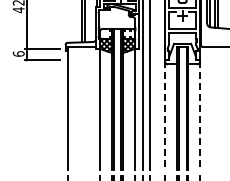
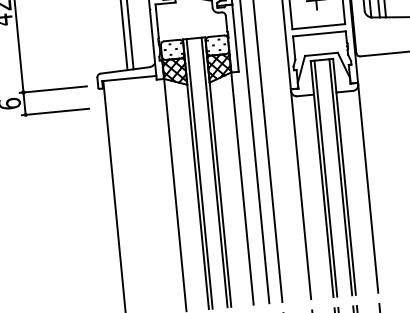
line: (165, 116) -> (302, 196), dashed -> solid
line: (200, 116) -> (369, 190), dashed -> solid

